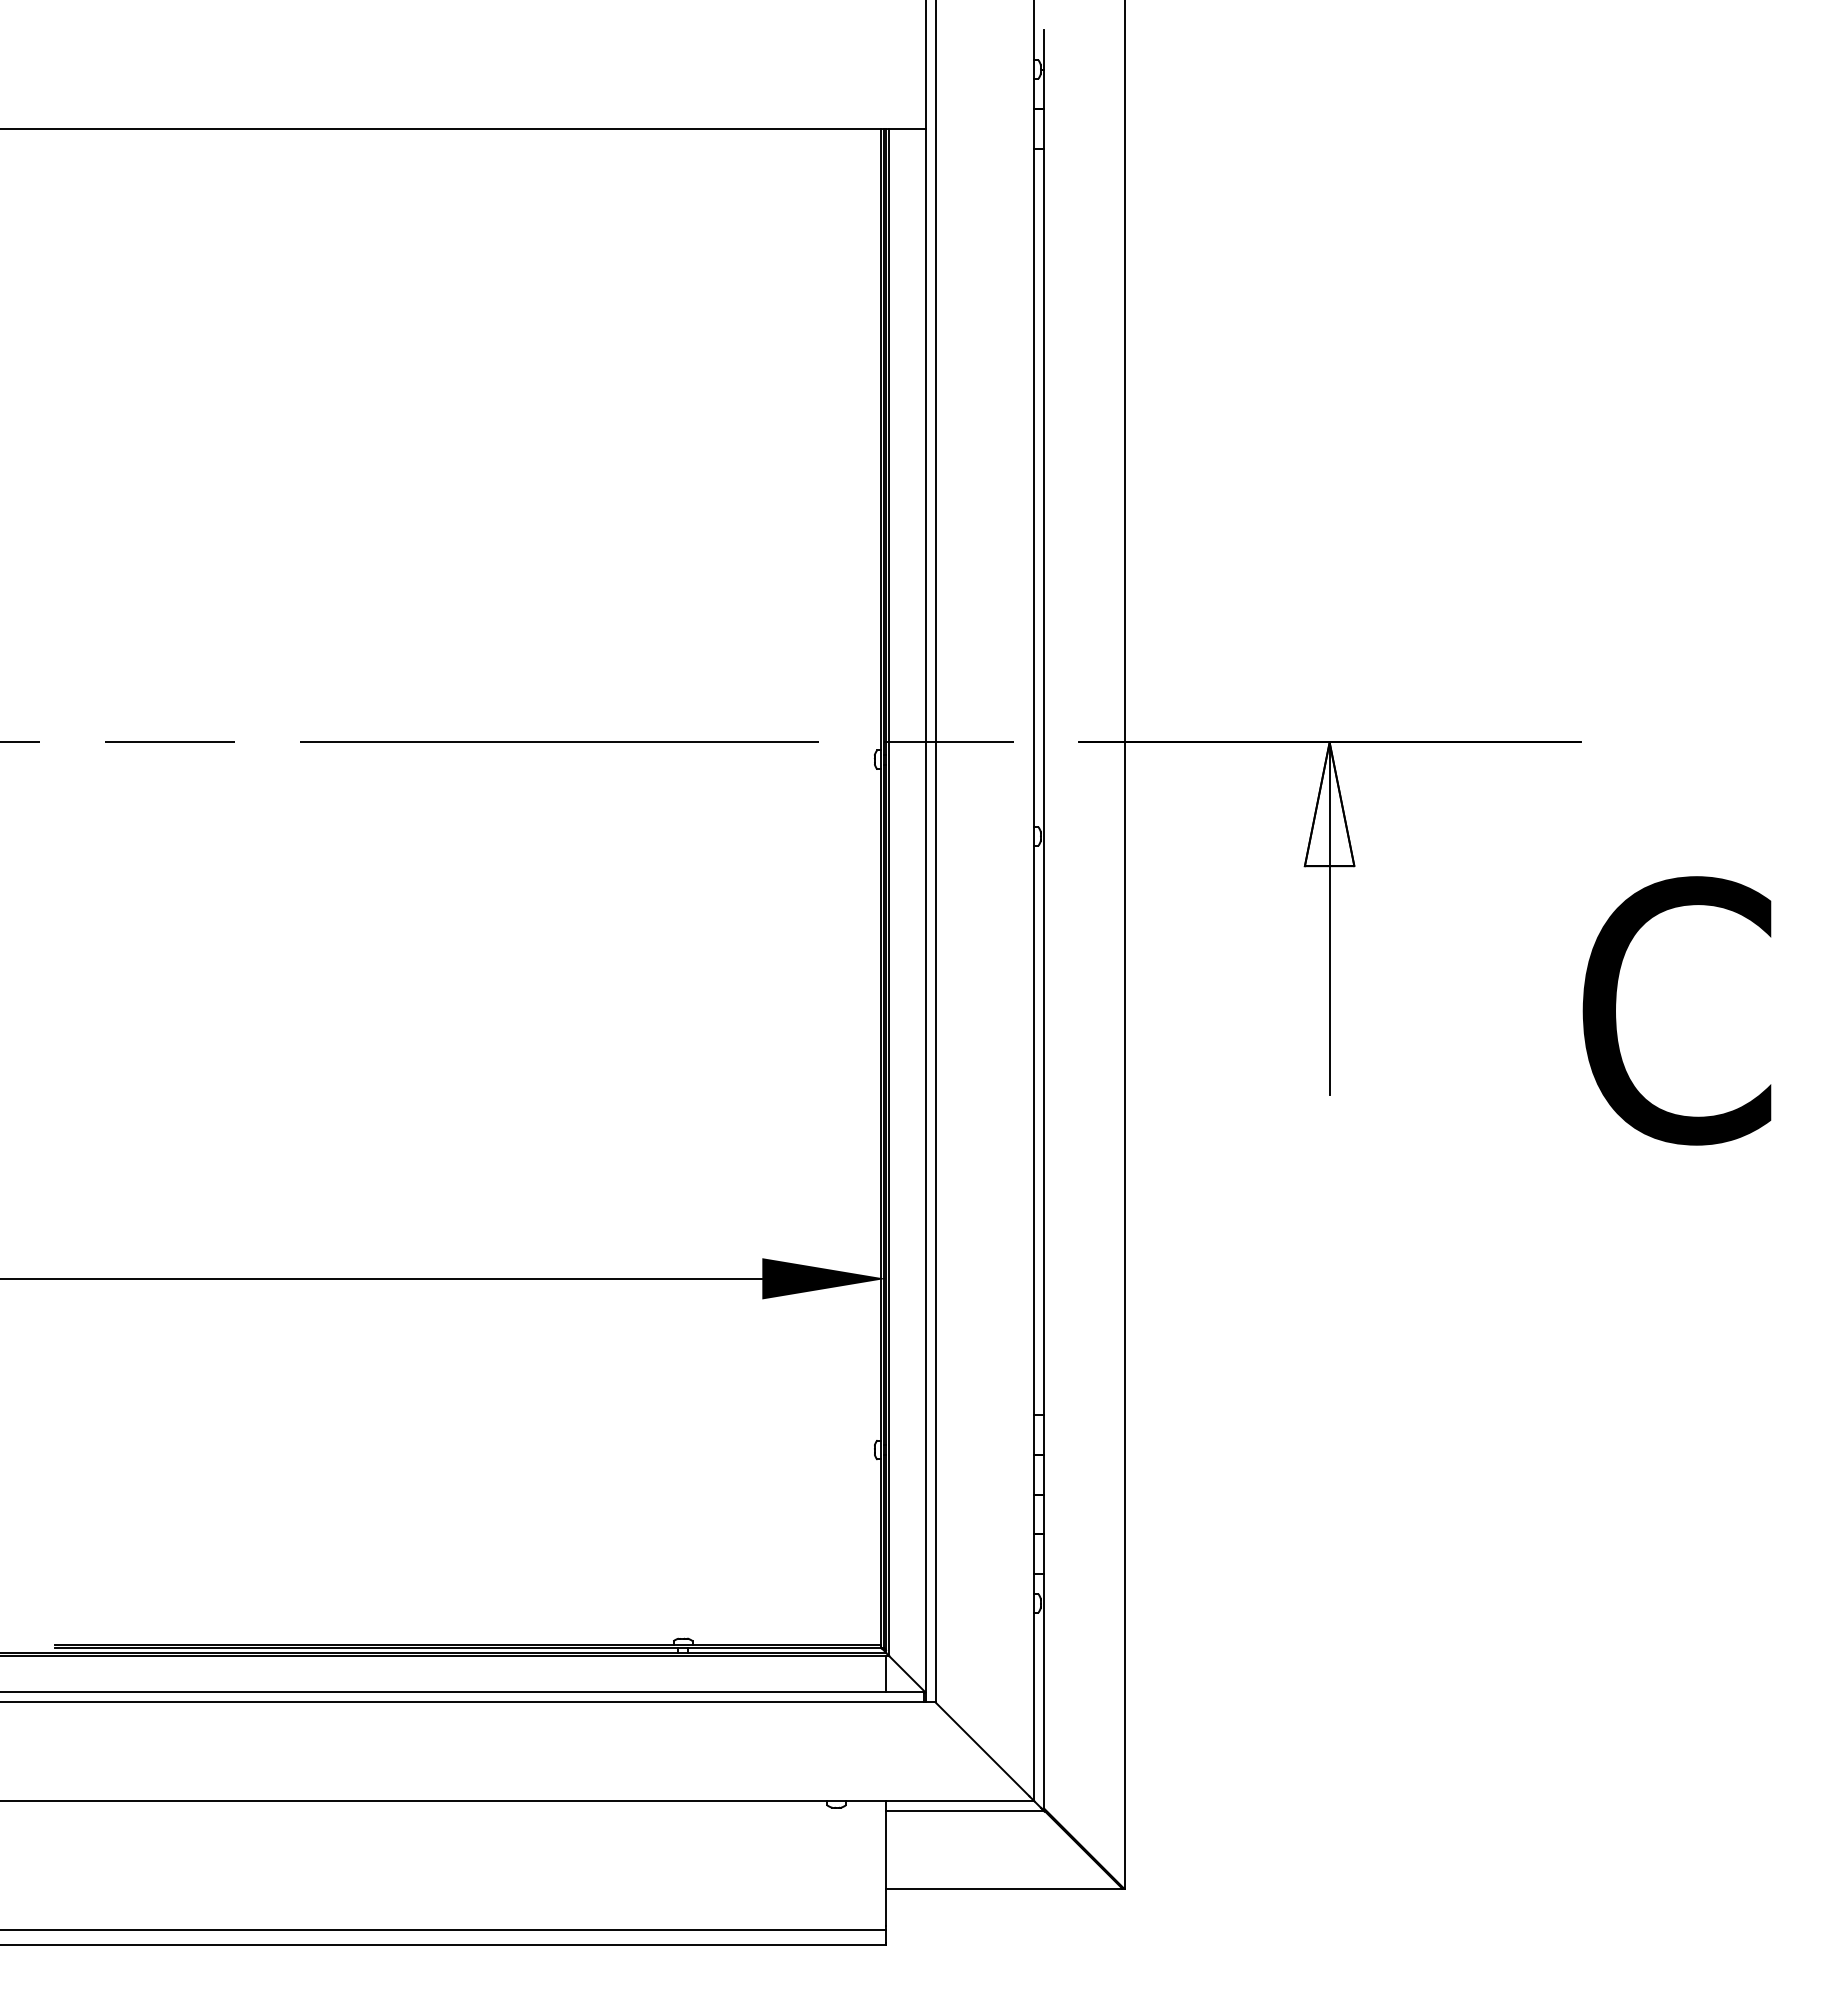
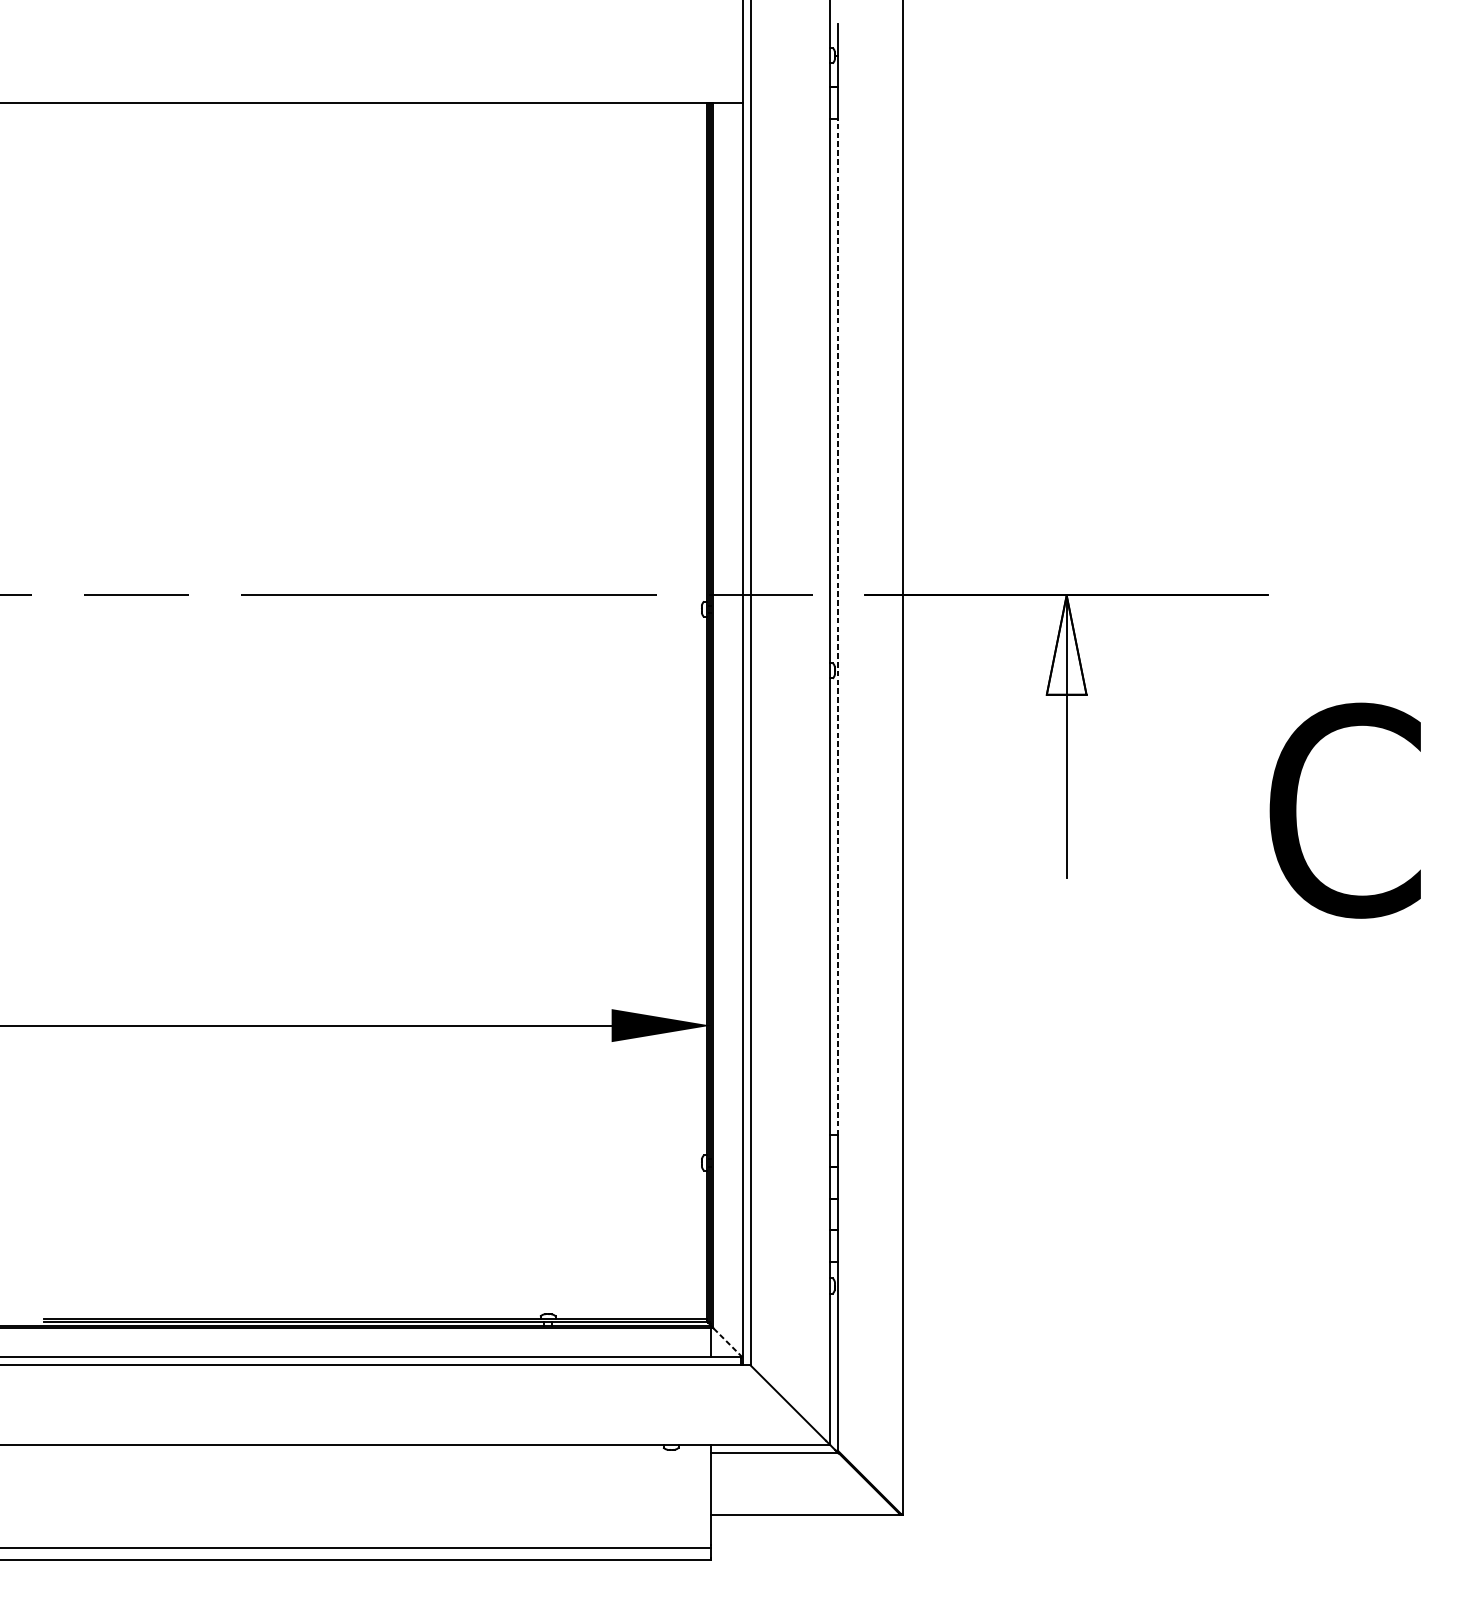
line: (1044, 781) -> (837, 626), solid -> dashed
line: (907, 1674) -> (728, 1343), solid -> dashed

